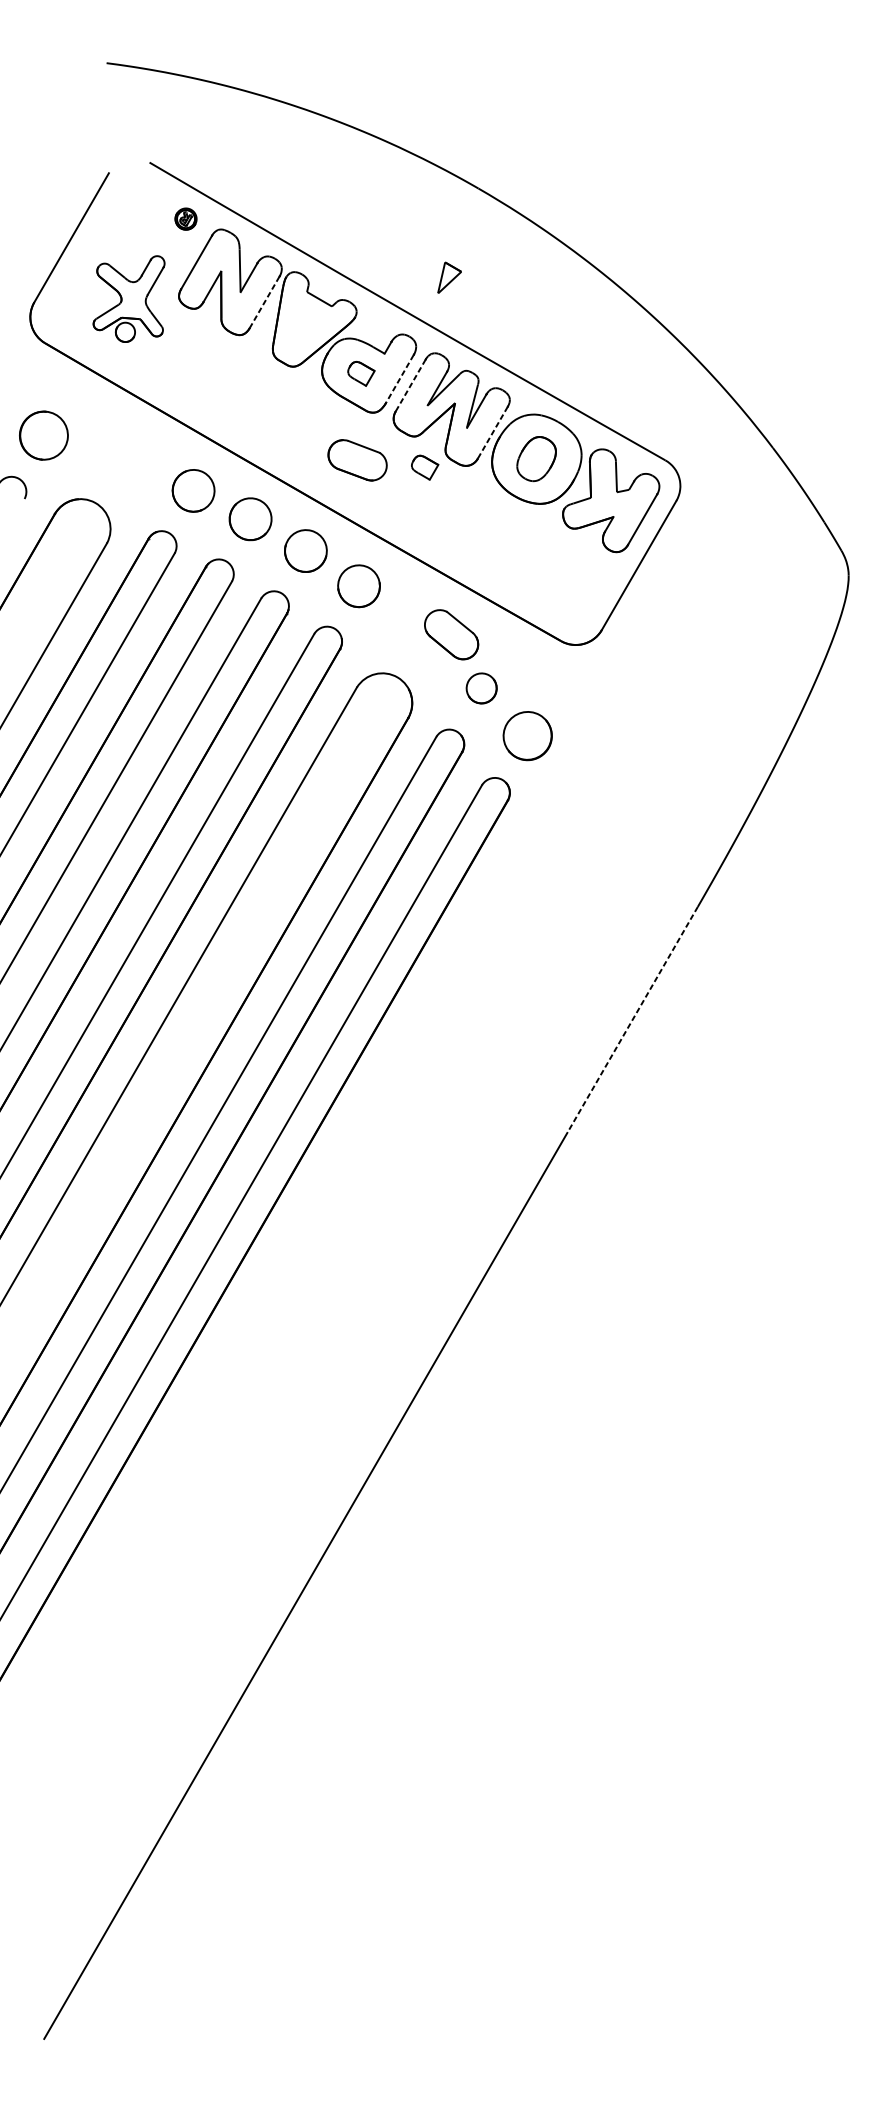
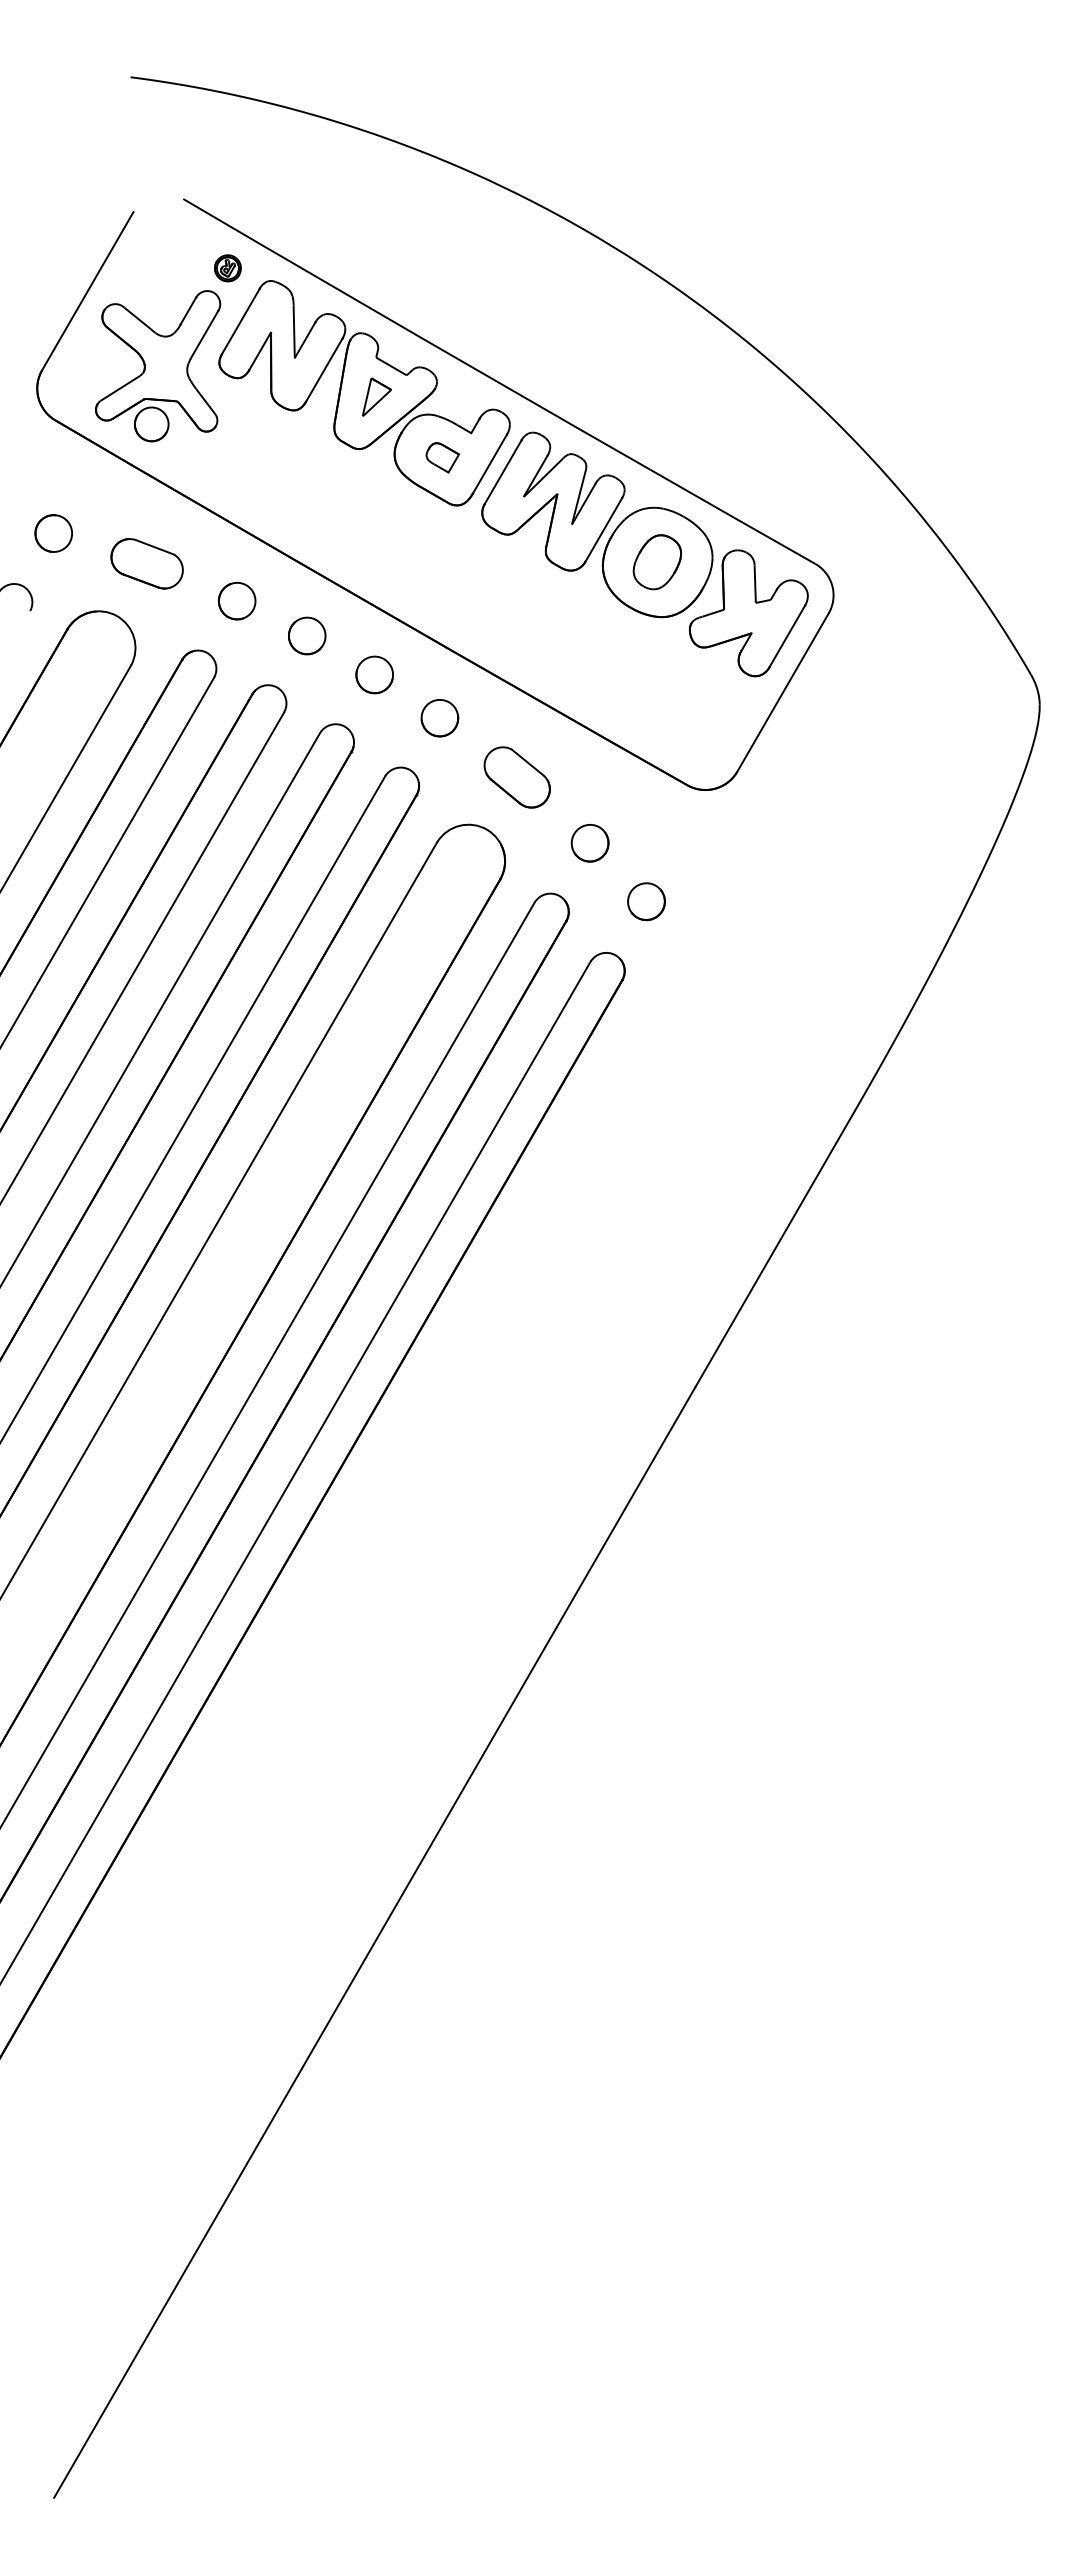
part: (449, 277) -> (376, 396), moved
part: (129, 299) -> (158, 366), size x1.43
line: (264, 302) -> (324, 370), dashed -> solid
line: (400, 378) -> (490, 463), dashed -> solid
line: (410, 384) -> (503, 471), dashed -> solid
line: (492, 432) -> (603, 529), dashed -> solid
part: (43, 435) -> (53, 533), size x0.62
part: (357, 460) -> (146, 563), moved
part: (424, 467) -> (520, 572), removed
part: (193, 490) -> (236, 600), size x0.71
part: (250, 518) -> (307, 635), size x0.71
part: (305, 550) -> (374, 674), size x0.71
part: (358, 586) -> (439, 718), size x0.71
part: (450, 634) -> (516, 777), moved
part: (527, 736) -> (646, 901), size x0.62
line: (633, 1020) -> (775, 1249), dashed -> solid

